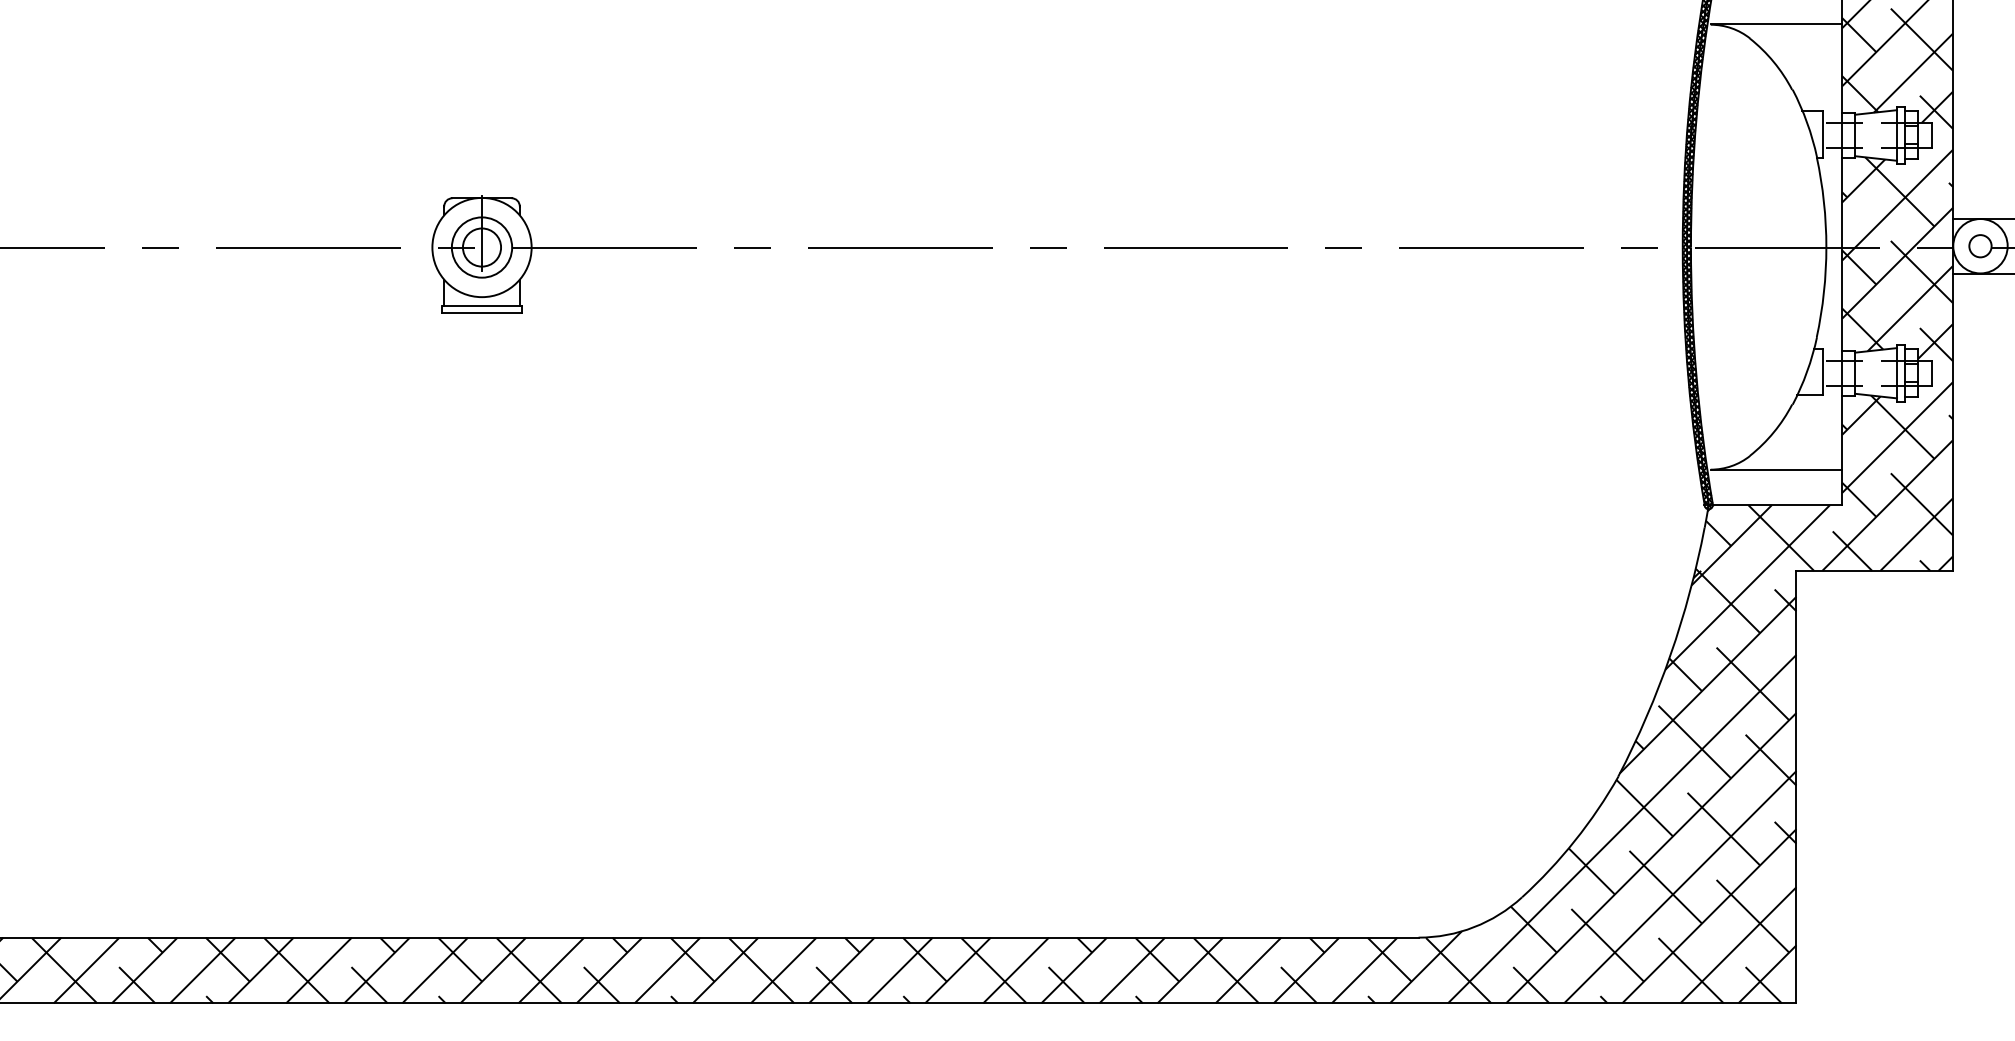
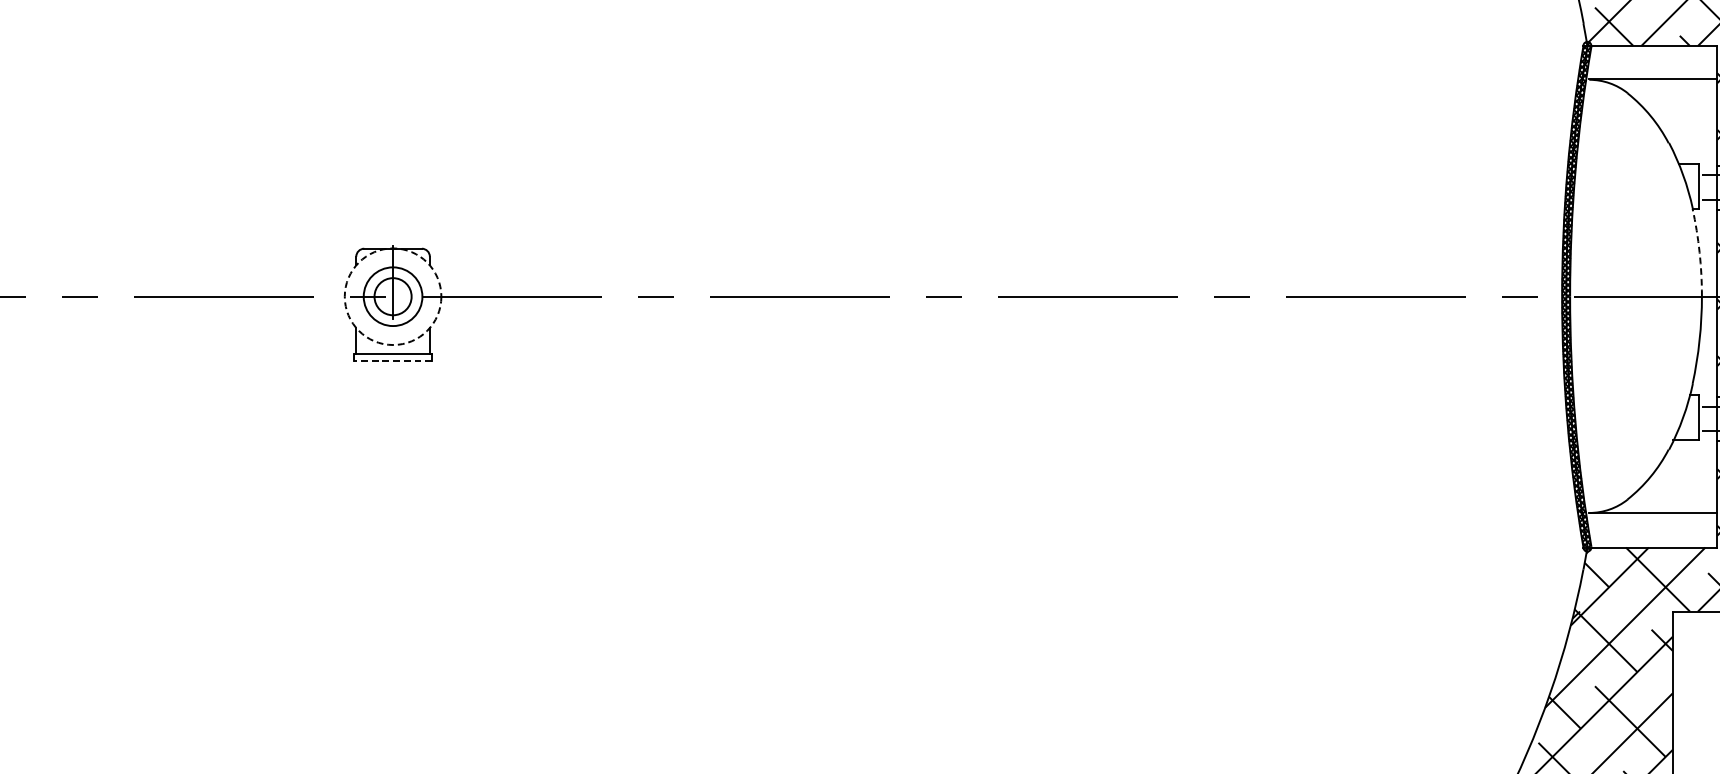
arc: (1823, 202) -> (1699, 252), solid -> dashed
circle: (481, 247) -> (392, 296), solid -> dashed
line: (481, 313) -> (392, 360), solid -> dashed

